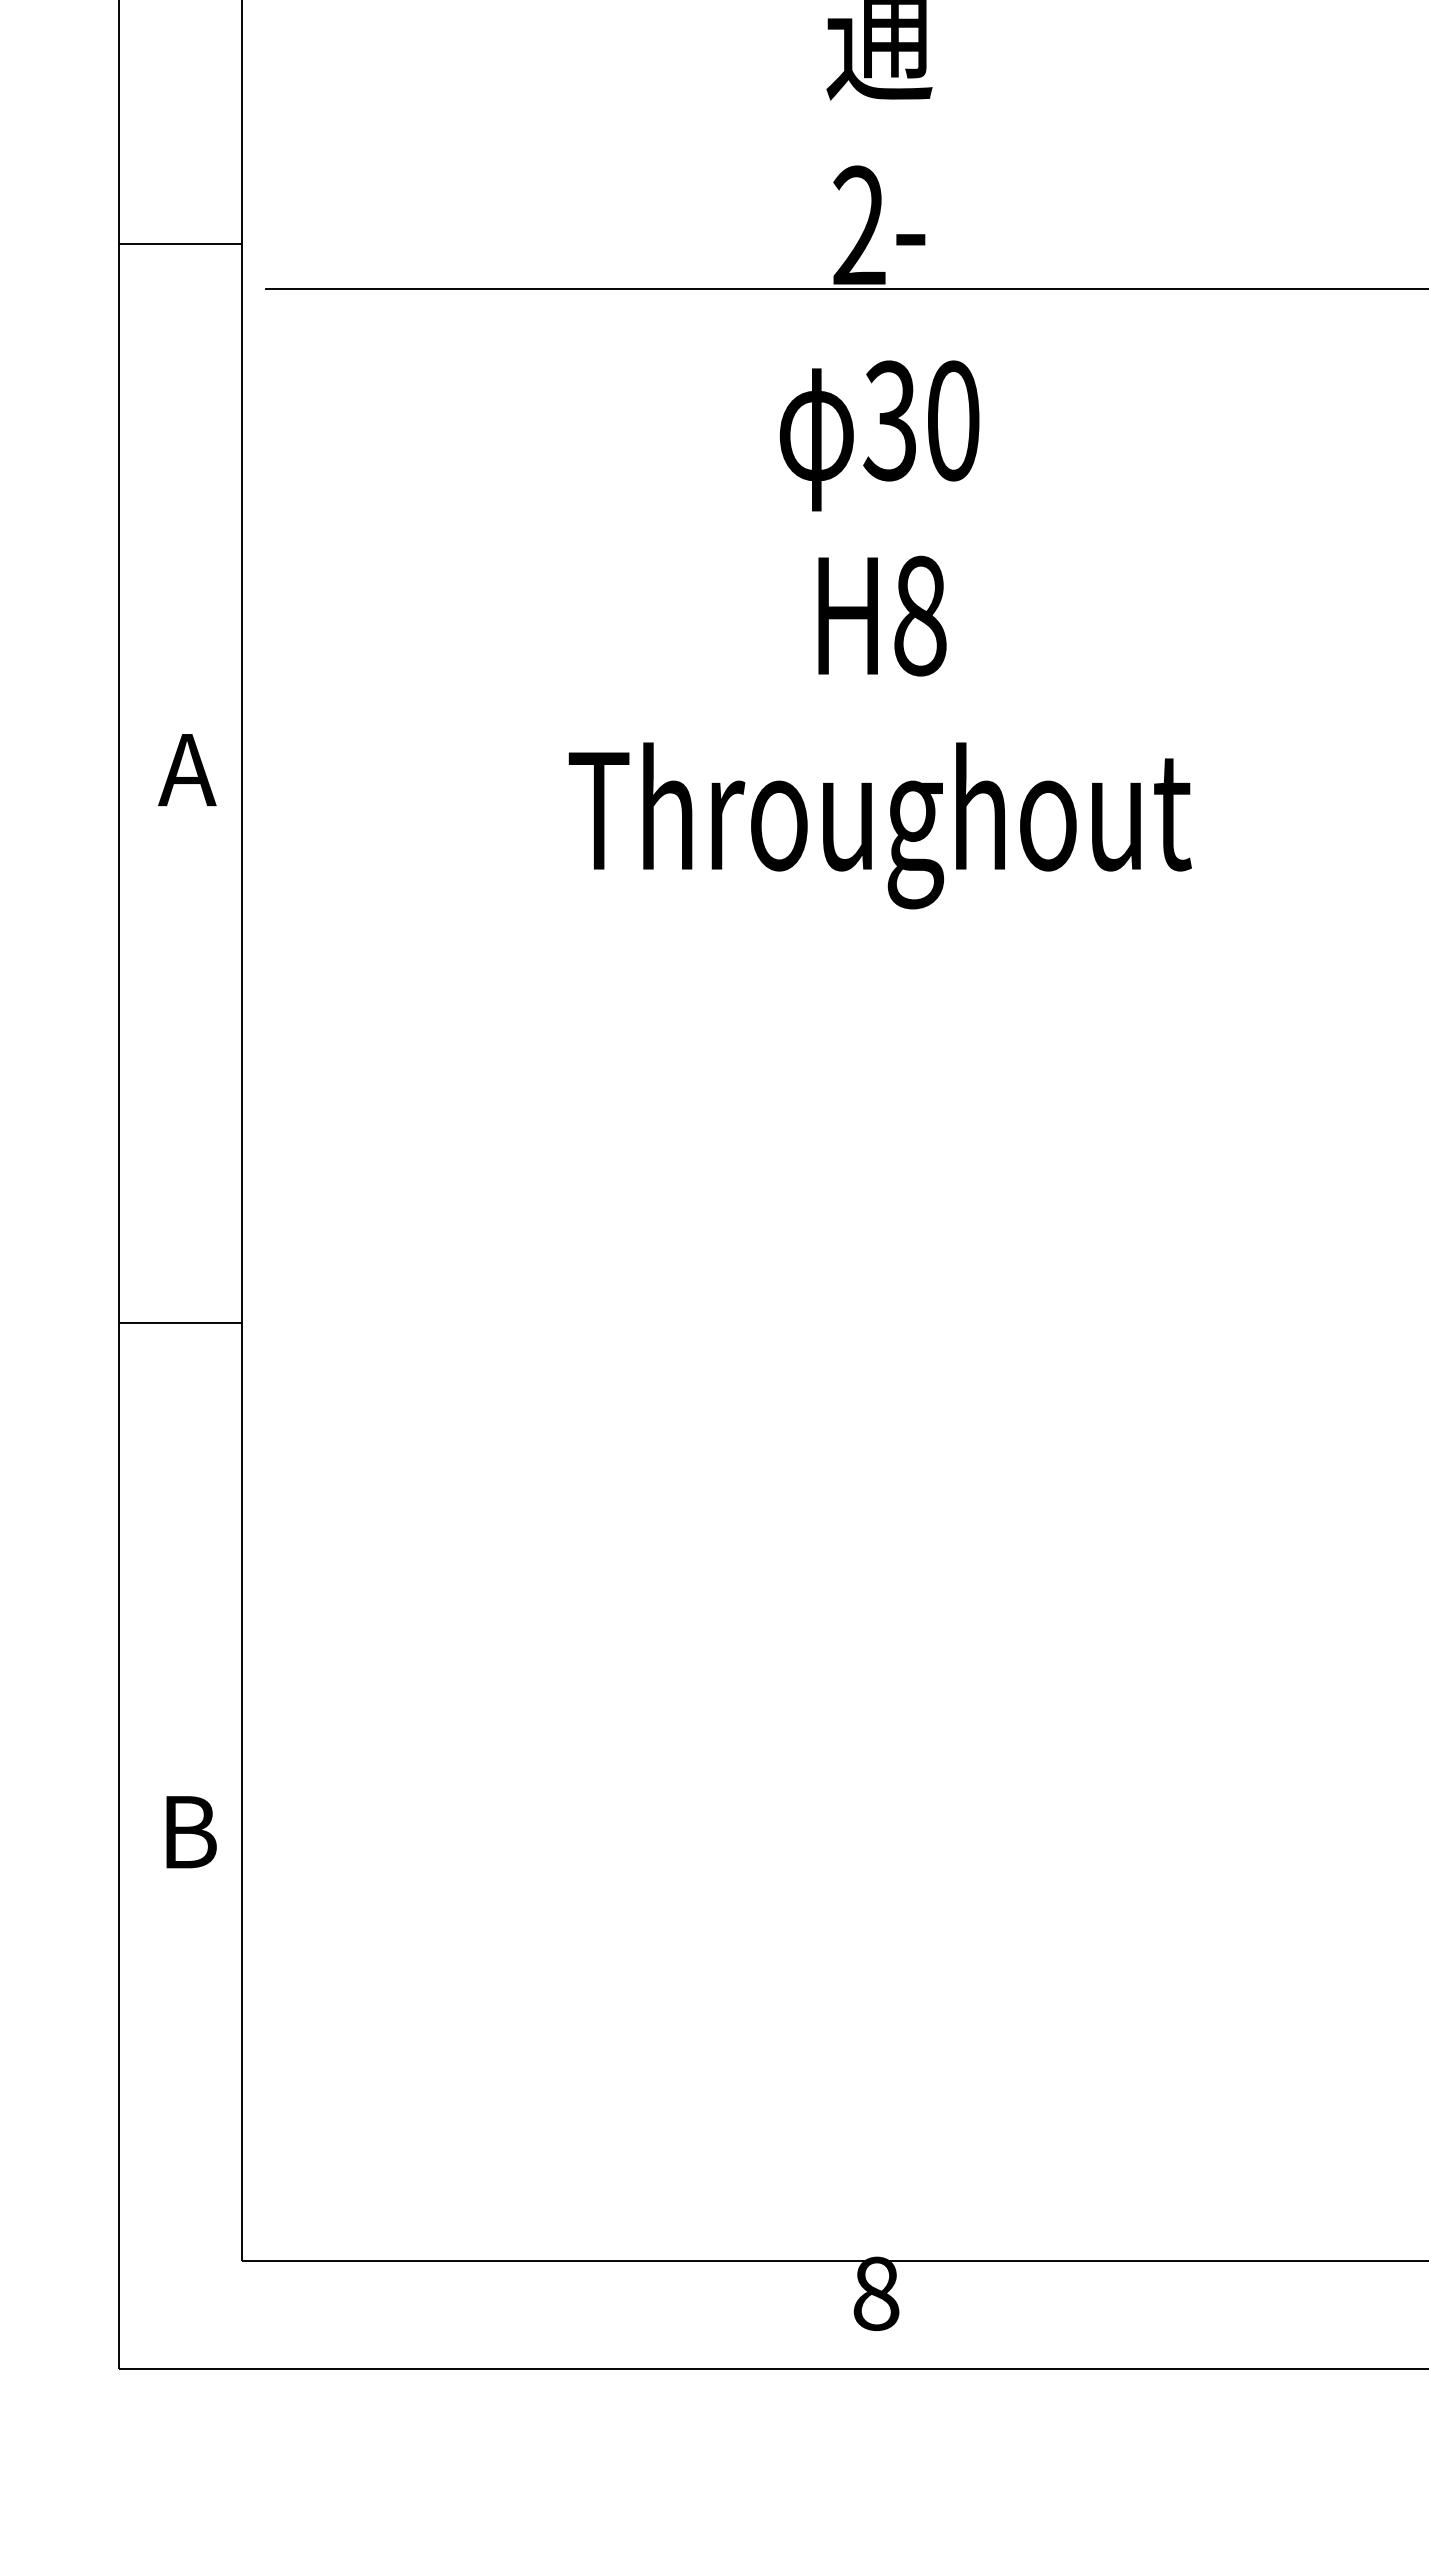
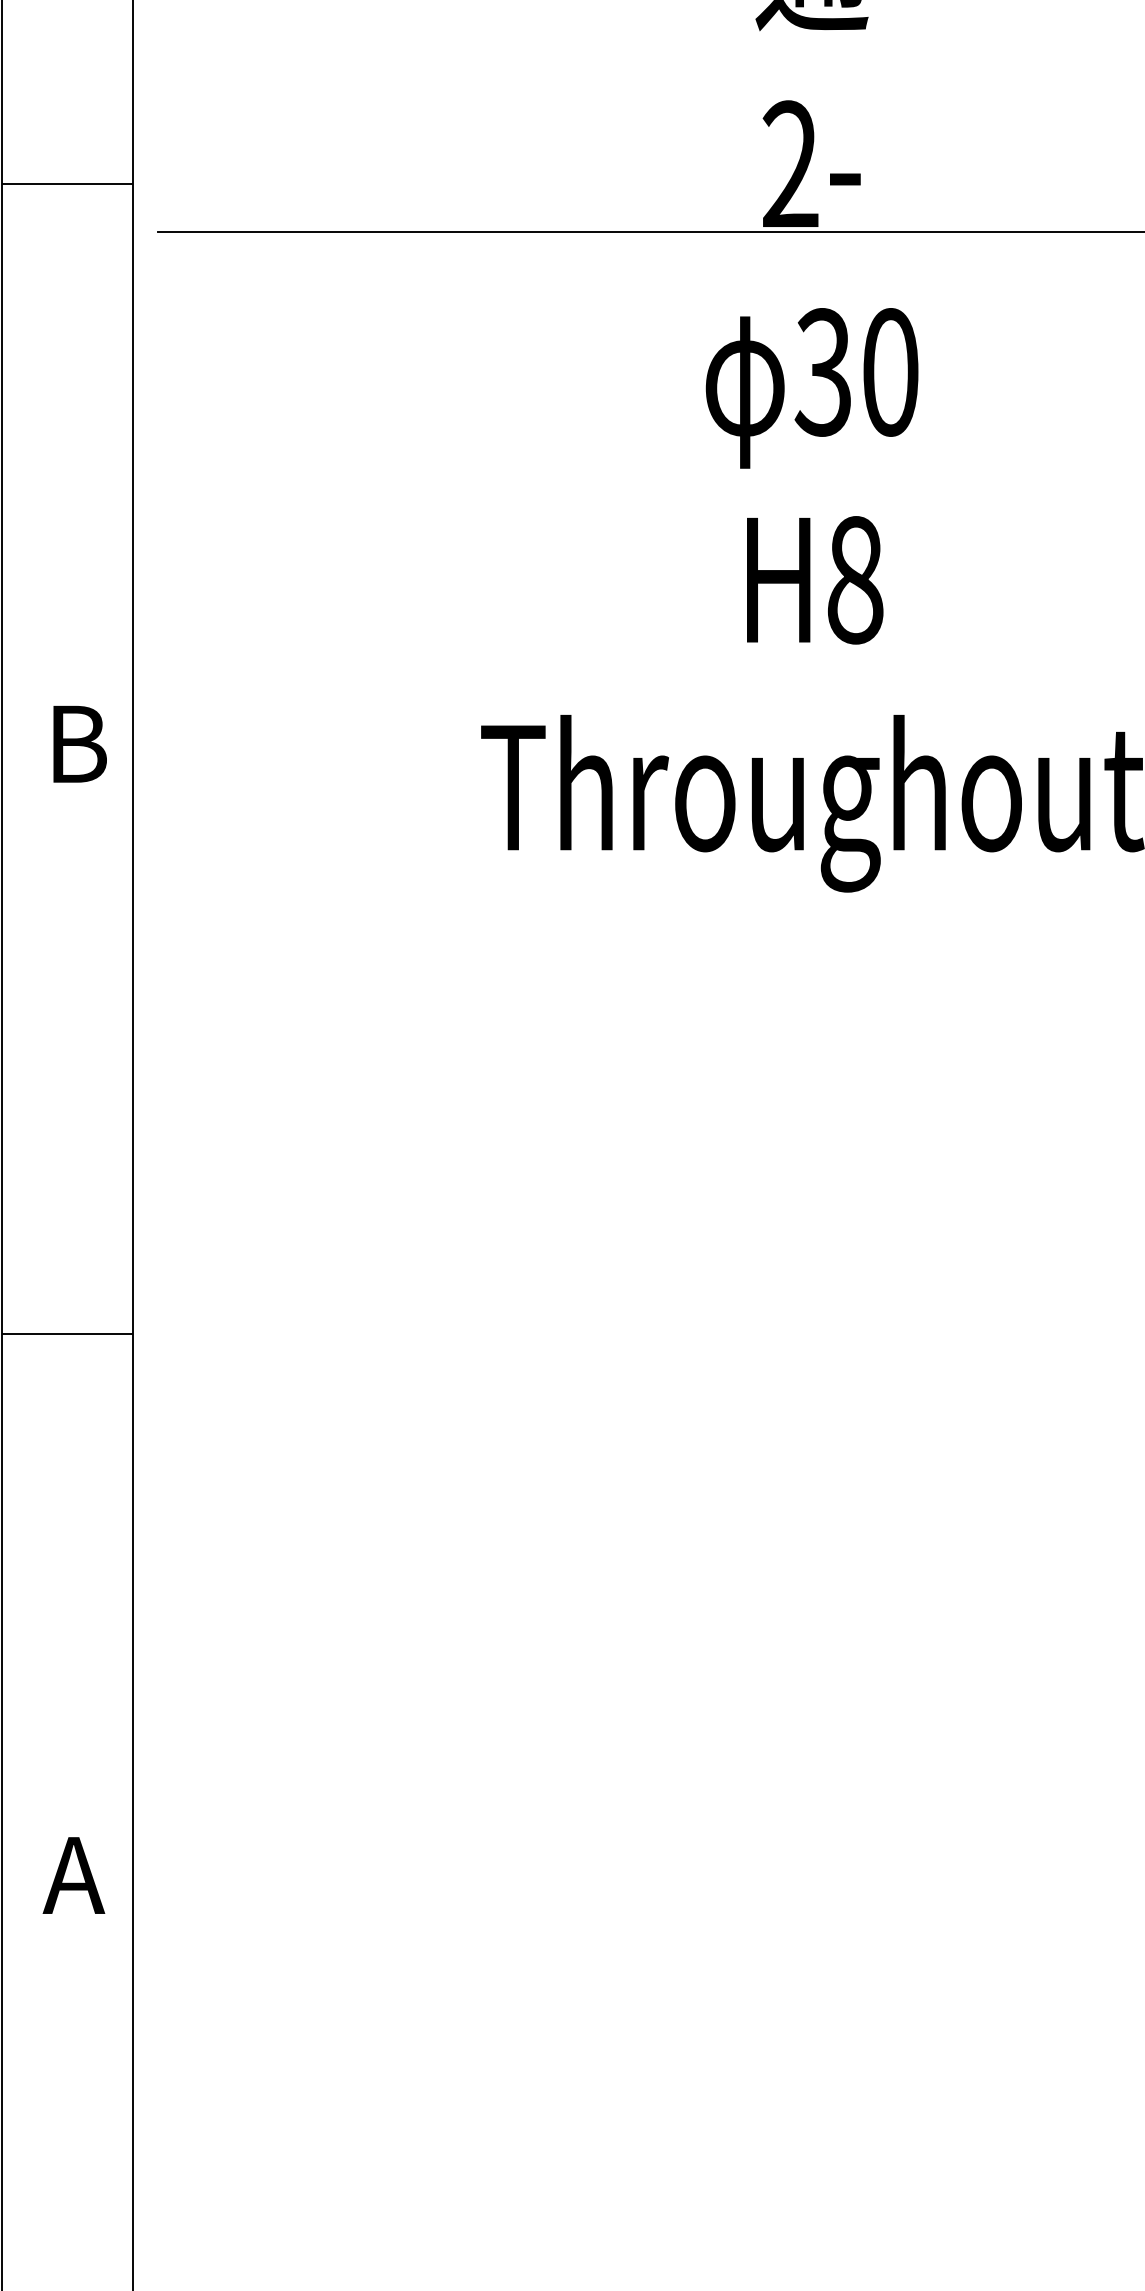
text: (187, 770) -> (74, 744), A -> B
text: (186, 1832) -> (73, 1875), B -> A

